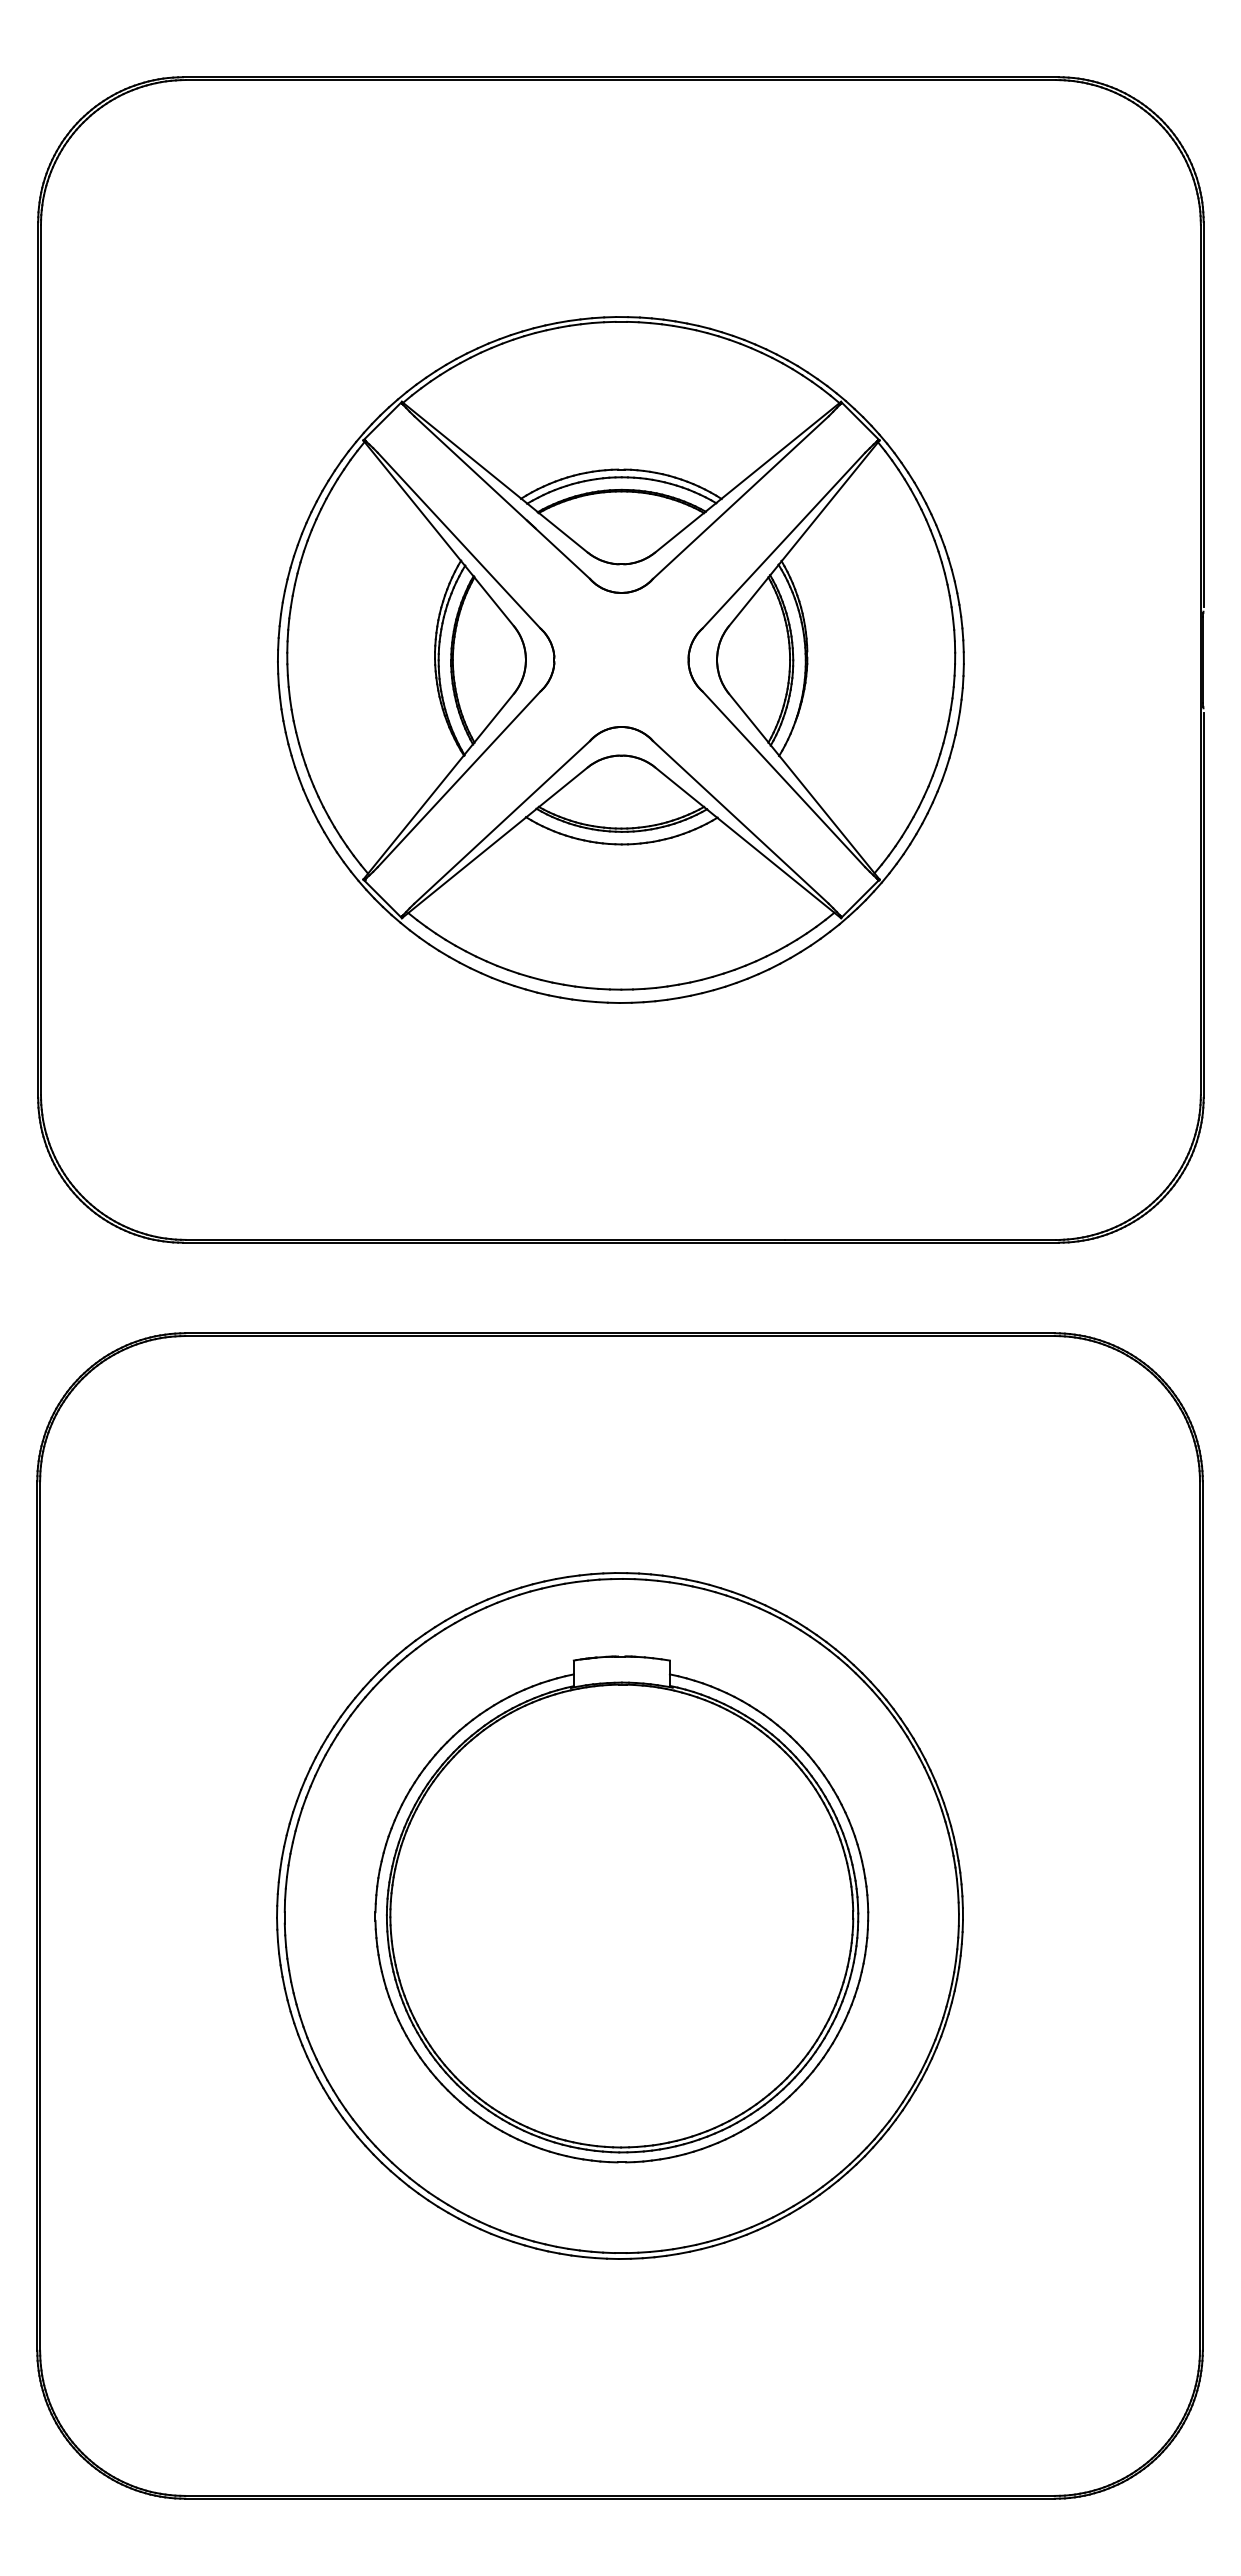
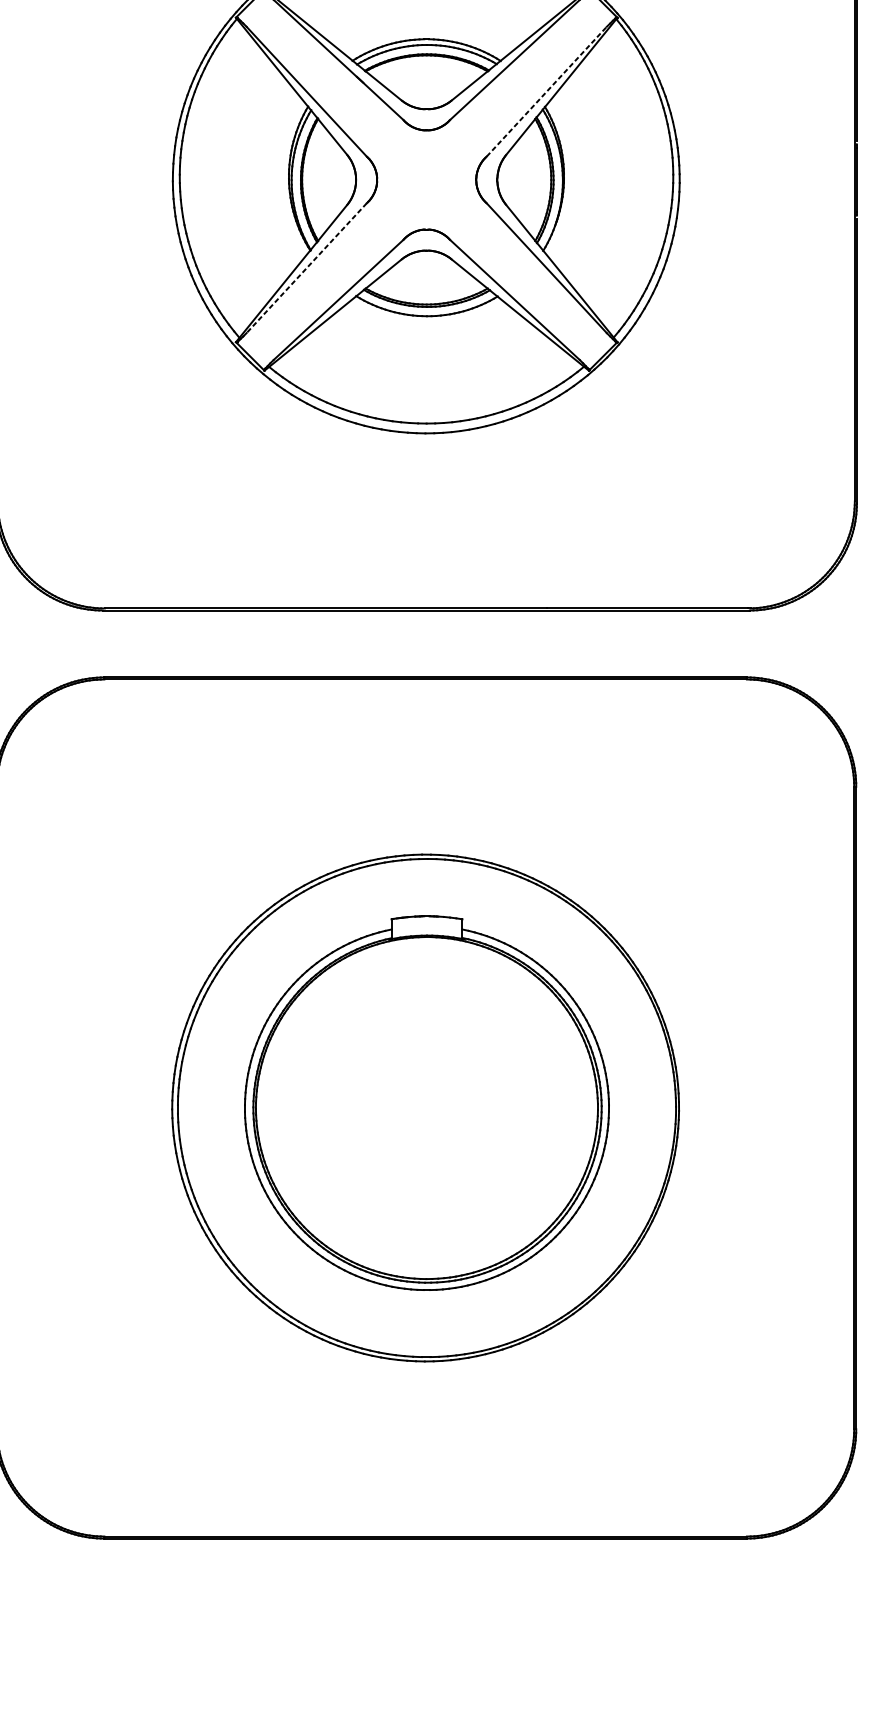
line: (783, 540) -> (546, 91), solid -> dashed
line: (459, 779) -> (307, 268), solid -> dashed

